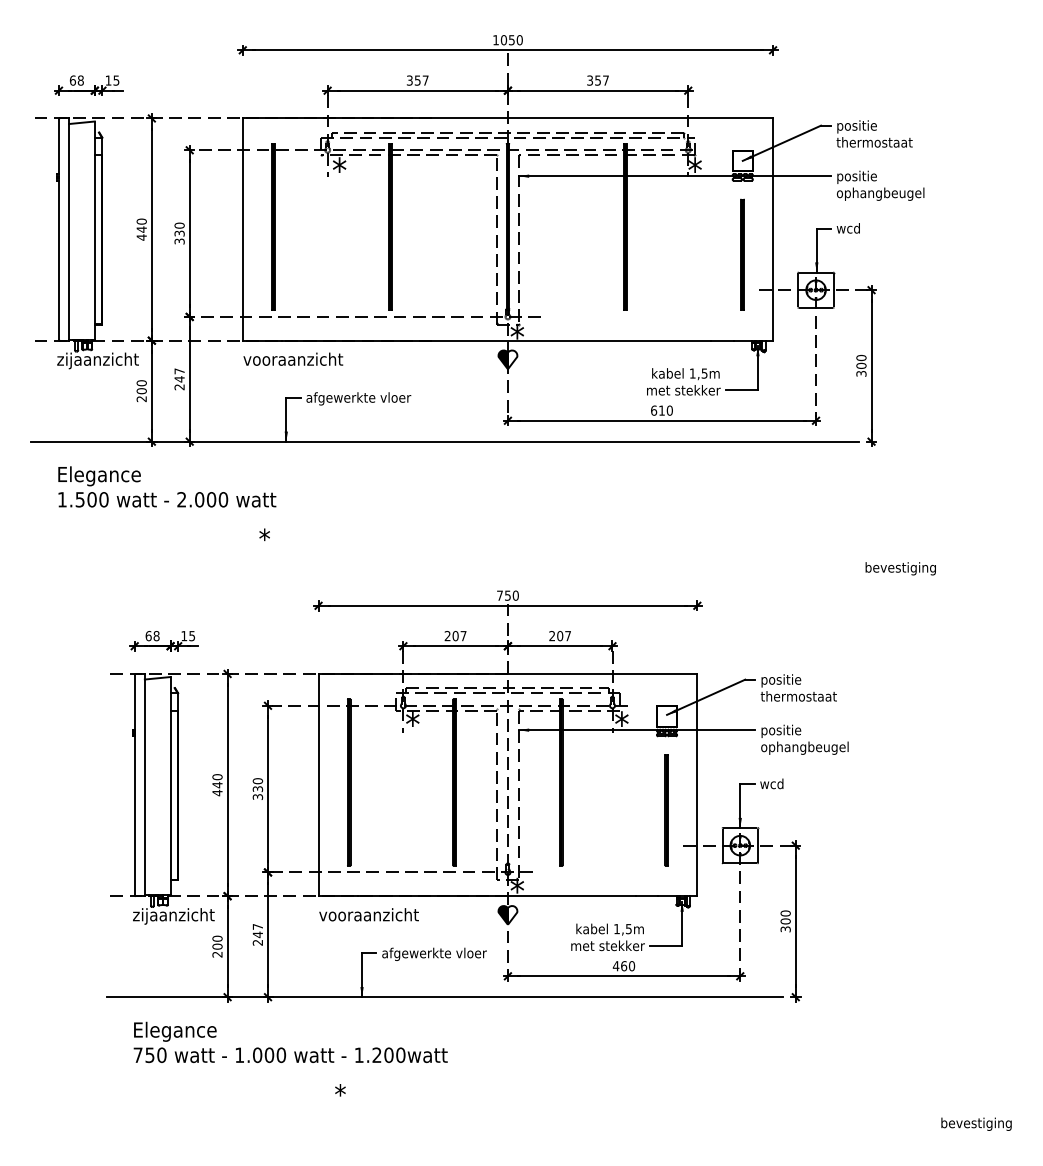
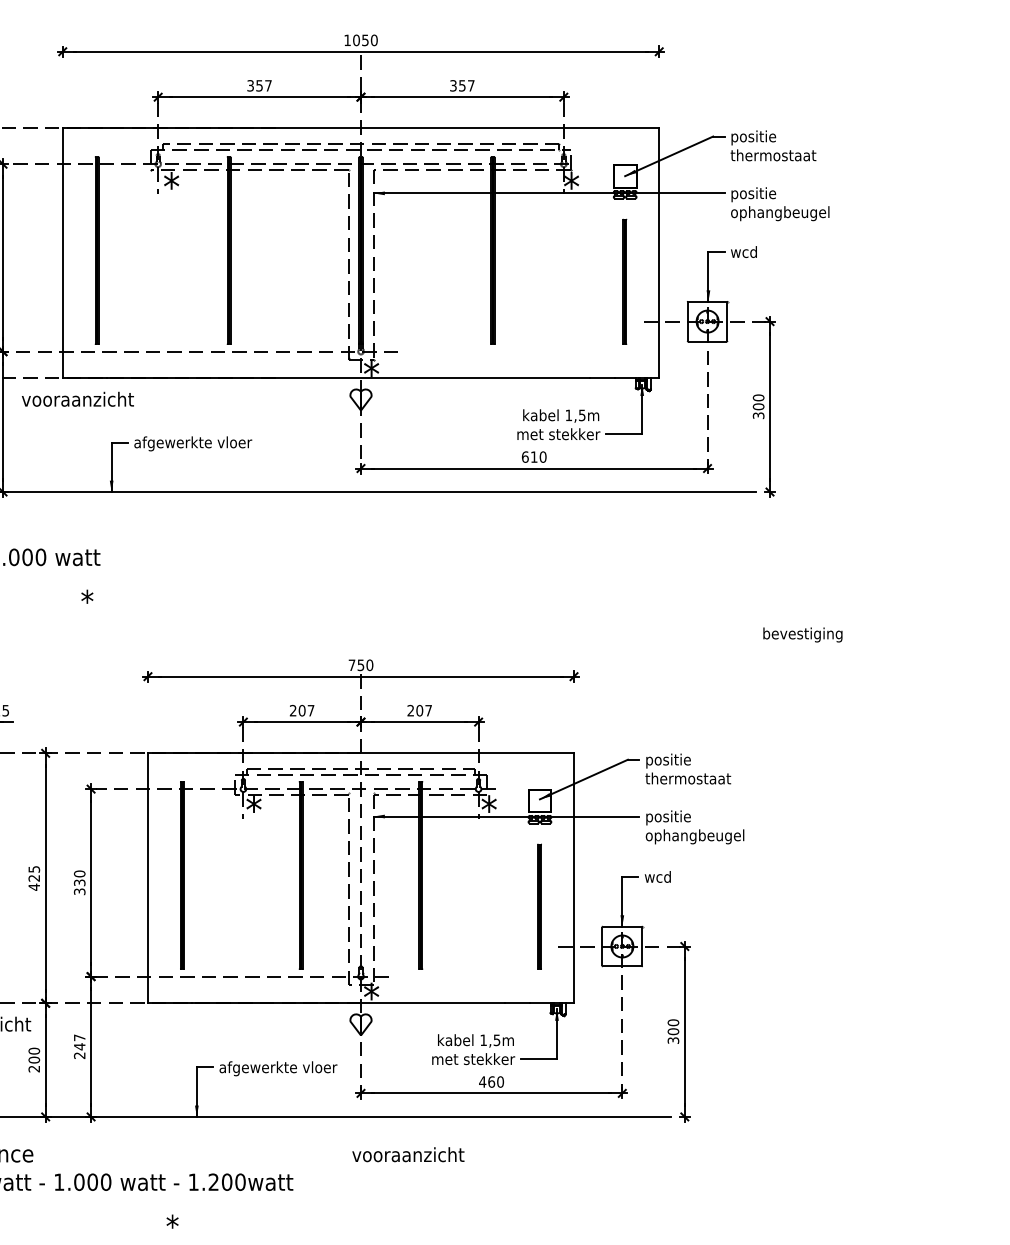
text: (293, 358) -> (78, 398), moved
fill: (502, 359) -> (354, 399), removed
text: (217, 781) -> (34, 874), 440 -> 425
text: (368, 914) -> (407, 1154), moved
fill: (502, 915) -> (354, 1025), removed

